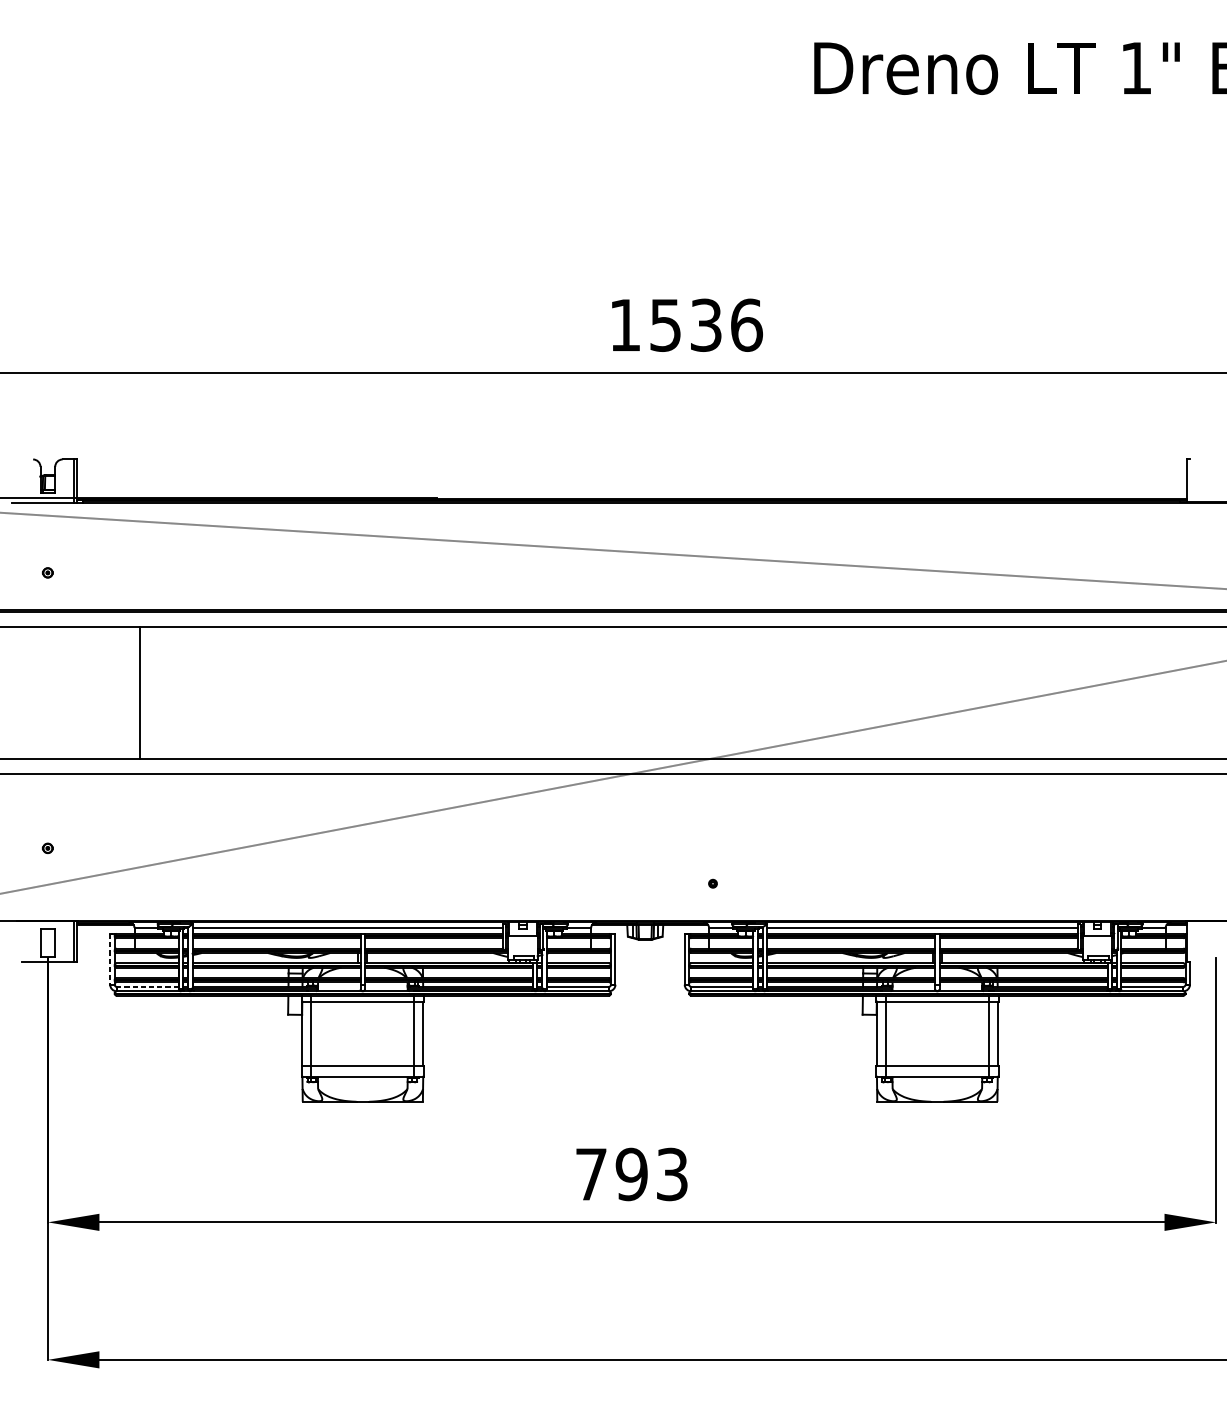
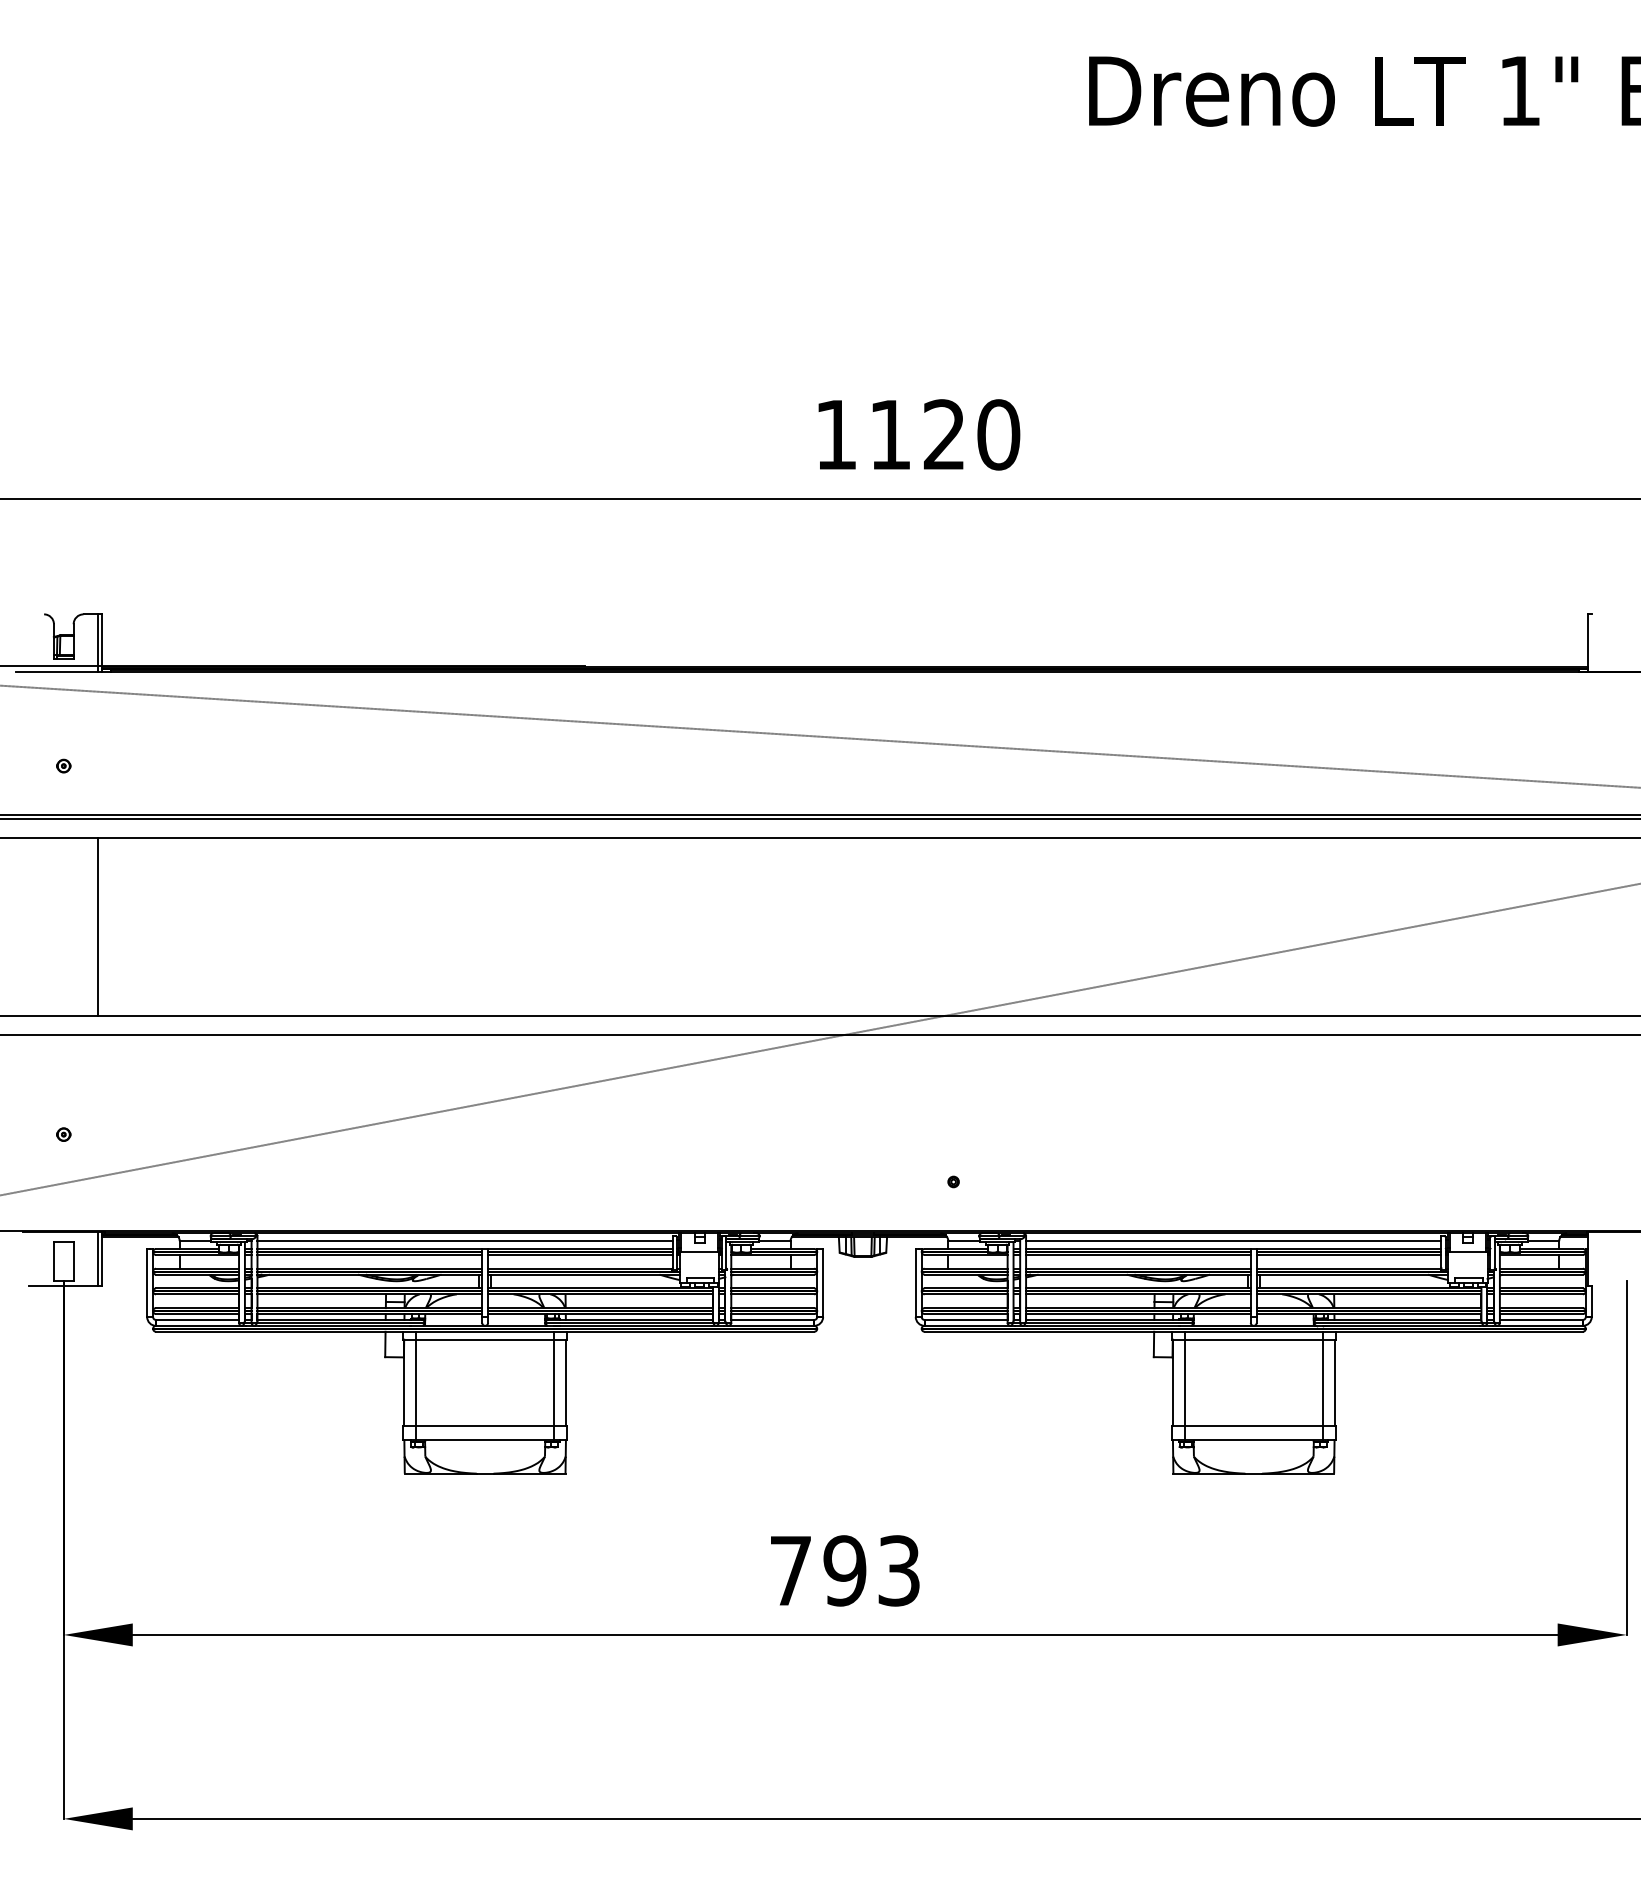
text: (706, 325) -> (945, 434), 1536 -> 1120
line: (140, 692) -> (98, 926), moved
line: (110, 959) -> (147, 1283), dashed -> solid
line: (147, 986) -> (197, 1319), dashed -> solid

